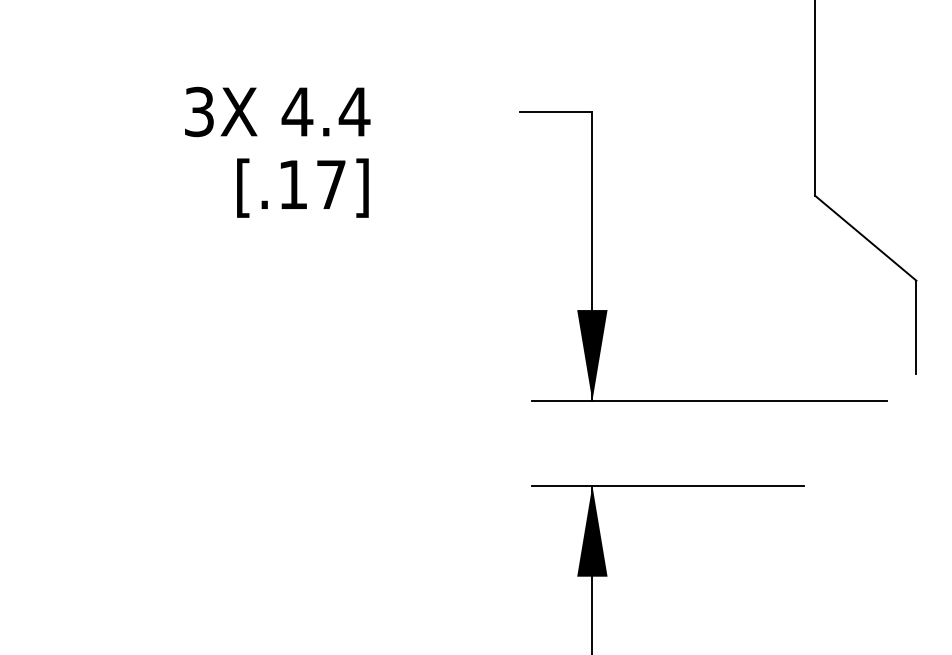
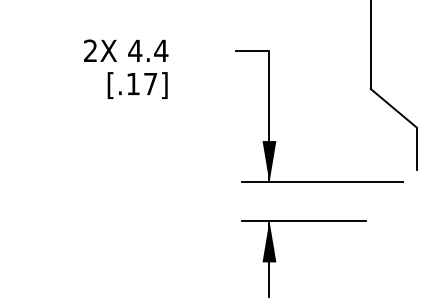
text: (199, 113) -> (90, 51), 3X -> 2X

